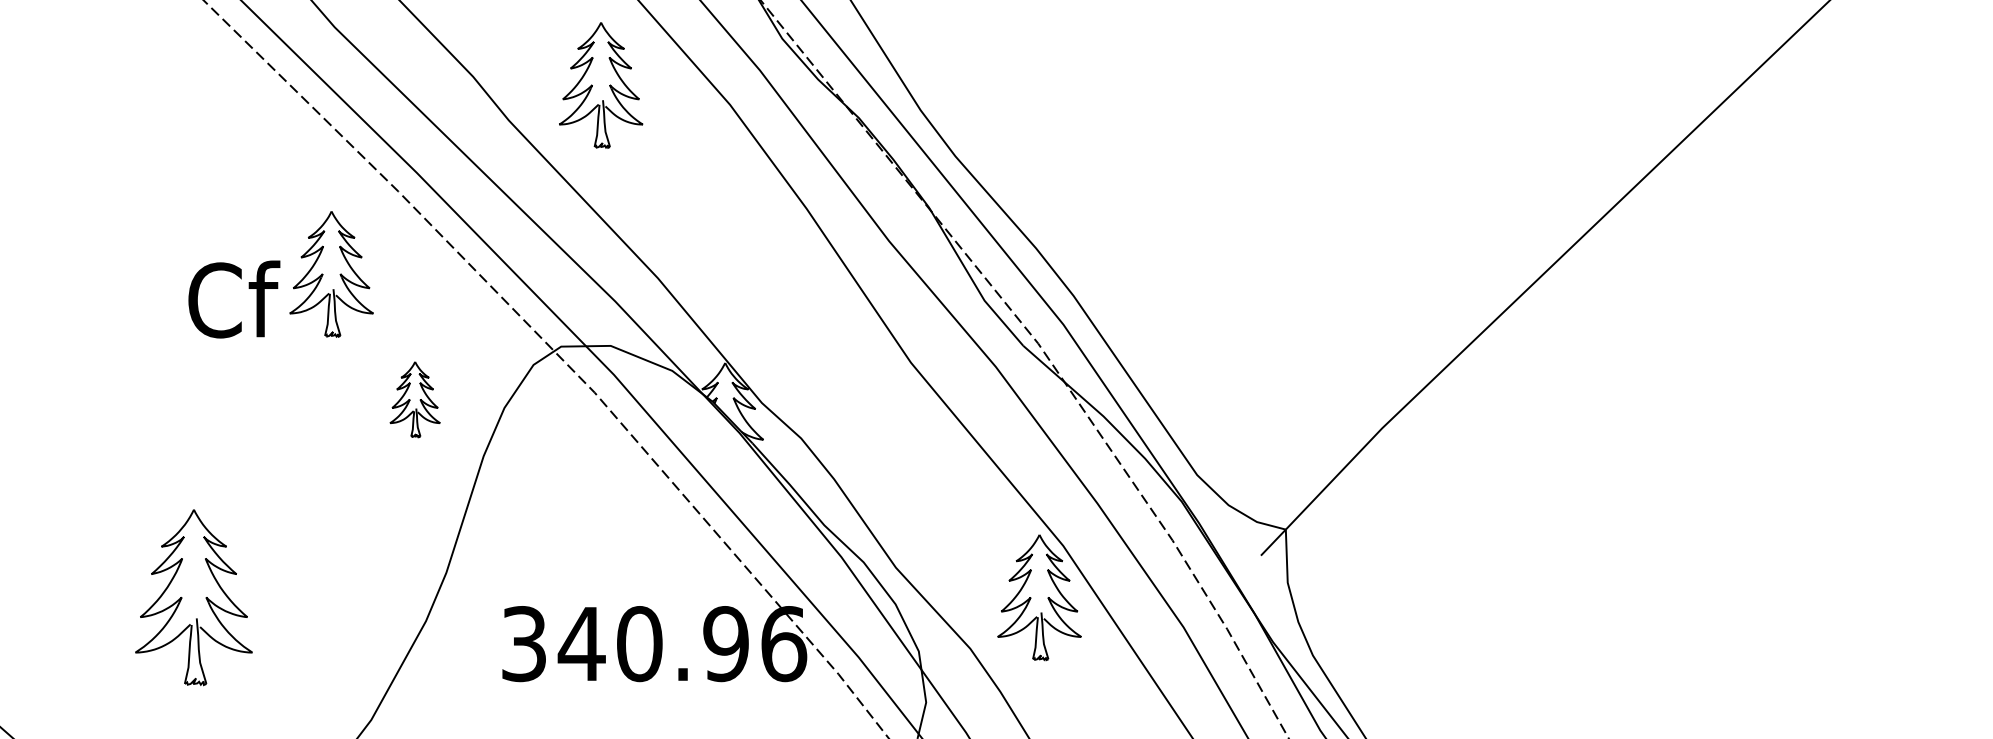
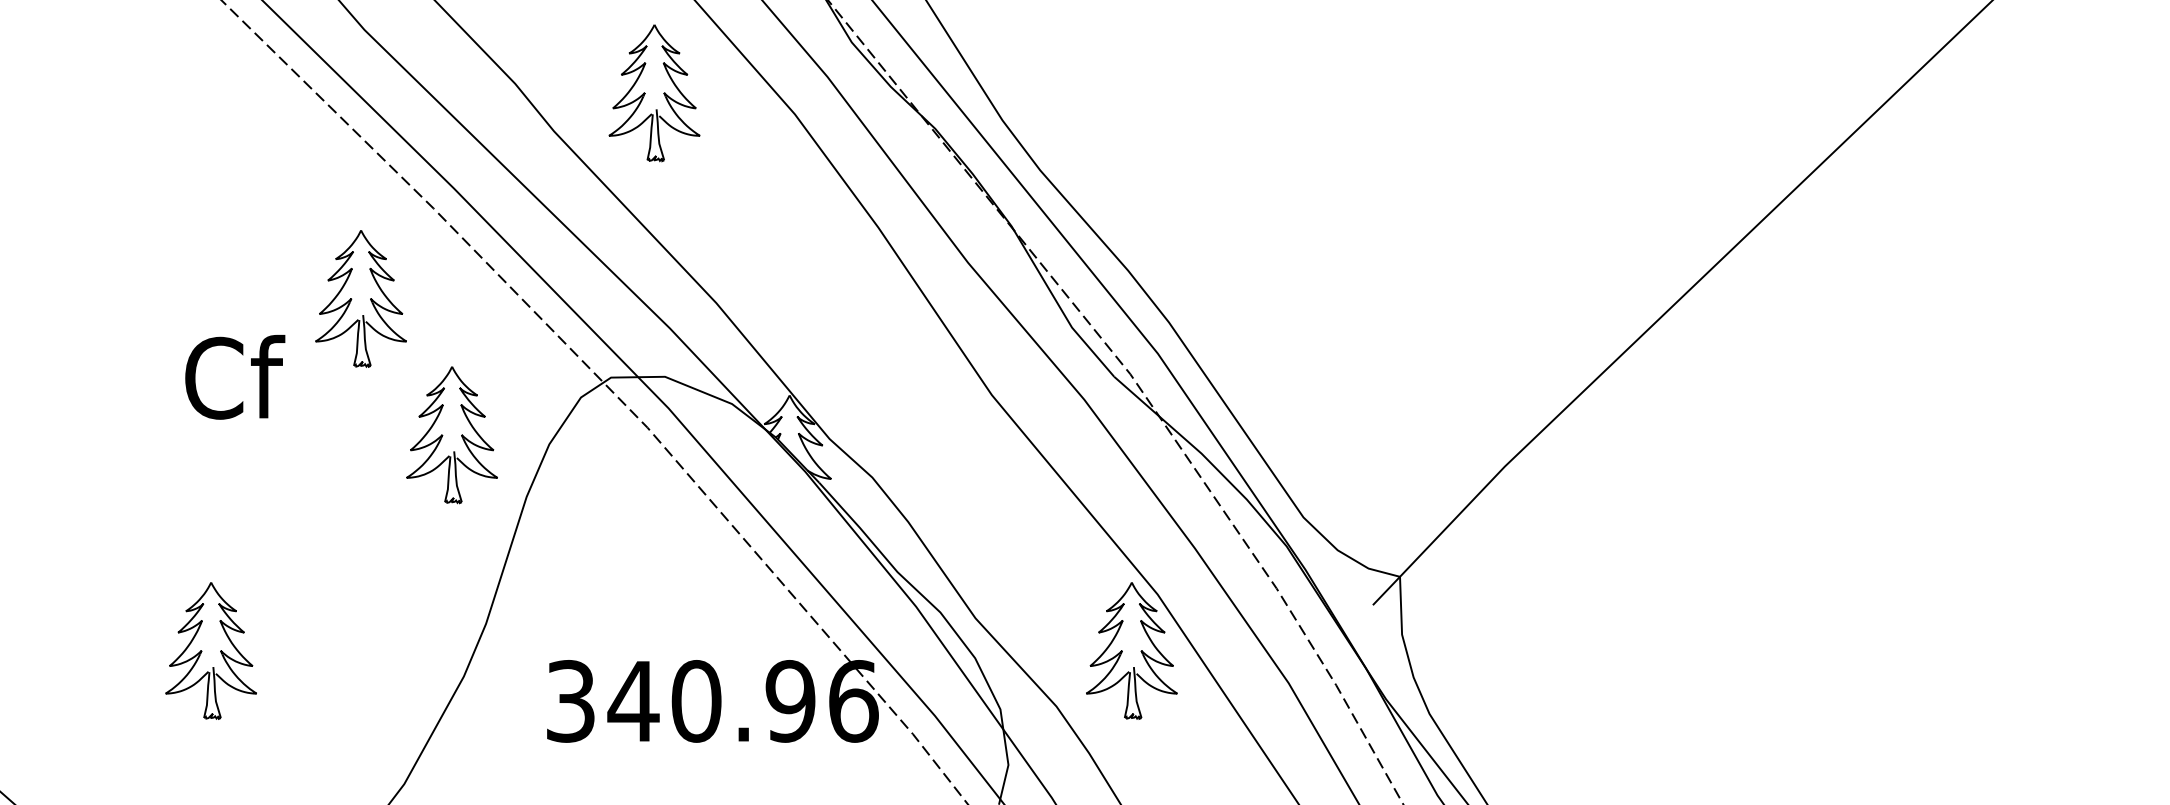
text: (234, 299) -> (235, 377), moved
part: (414, 399) -> (451, 435), size x1.67
part: (193, 597) -> (210, 650), size x0.71

